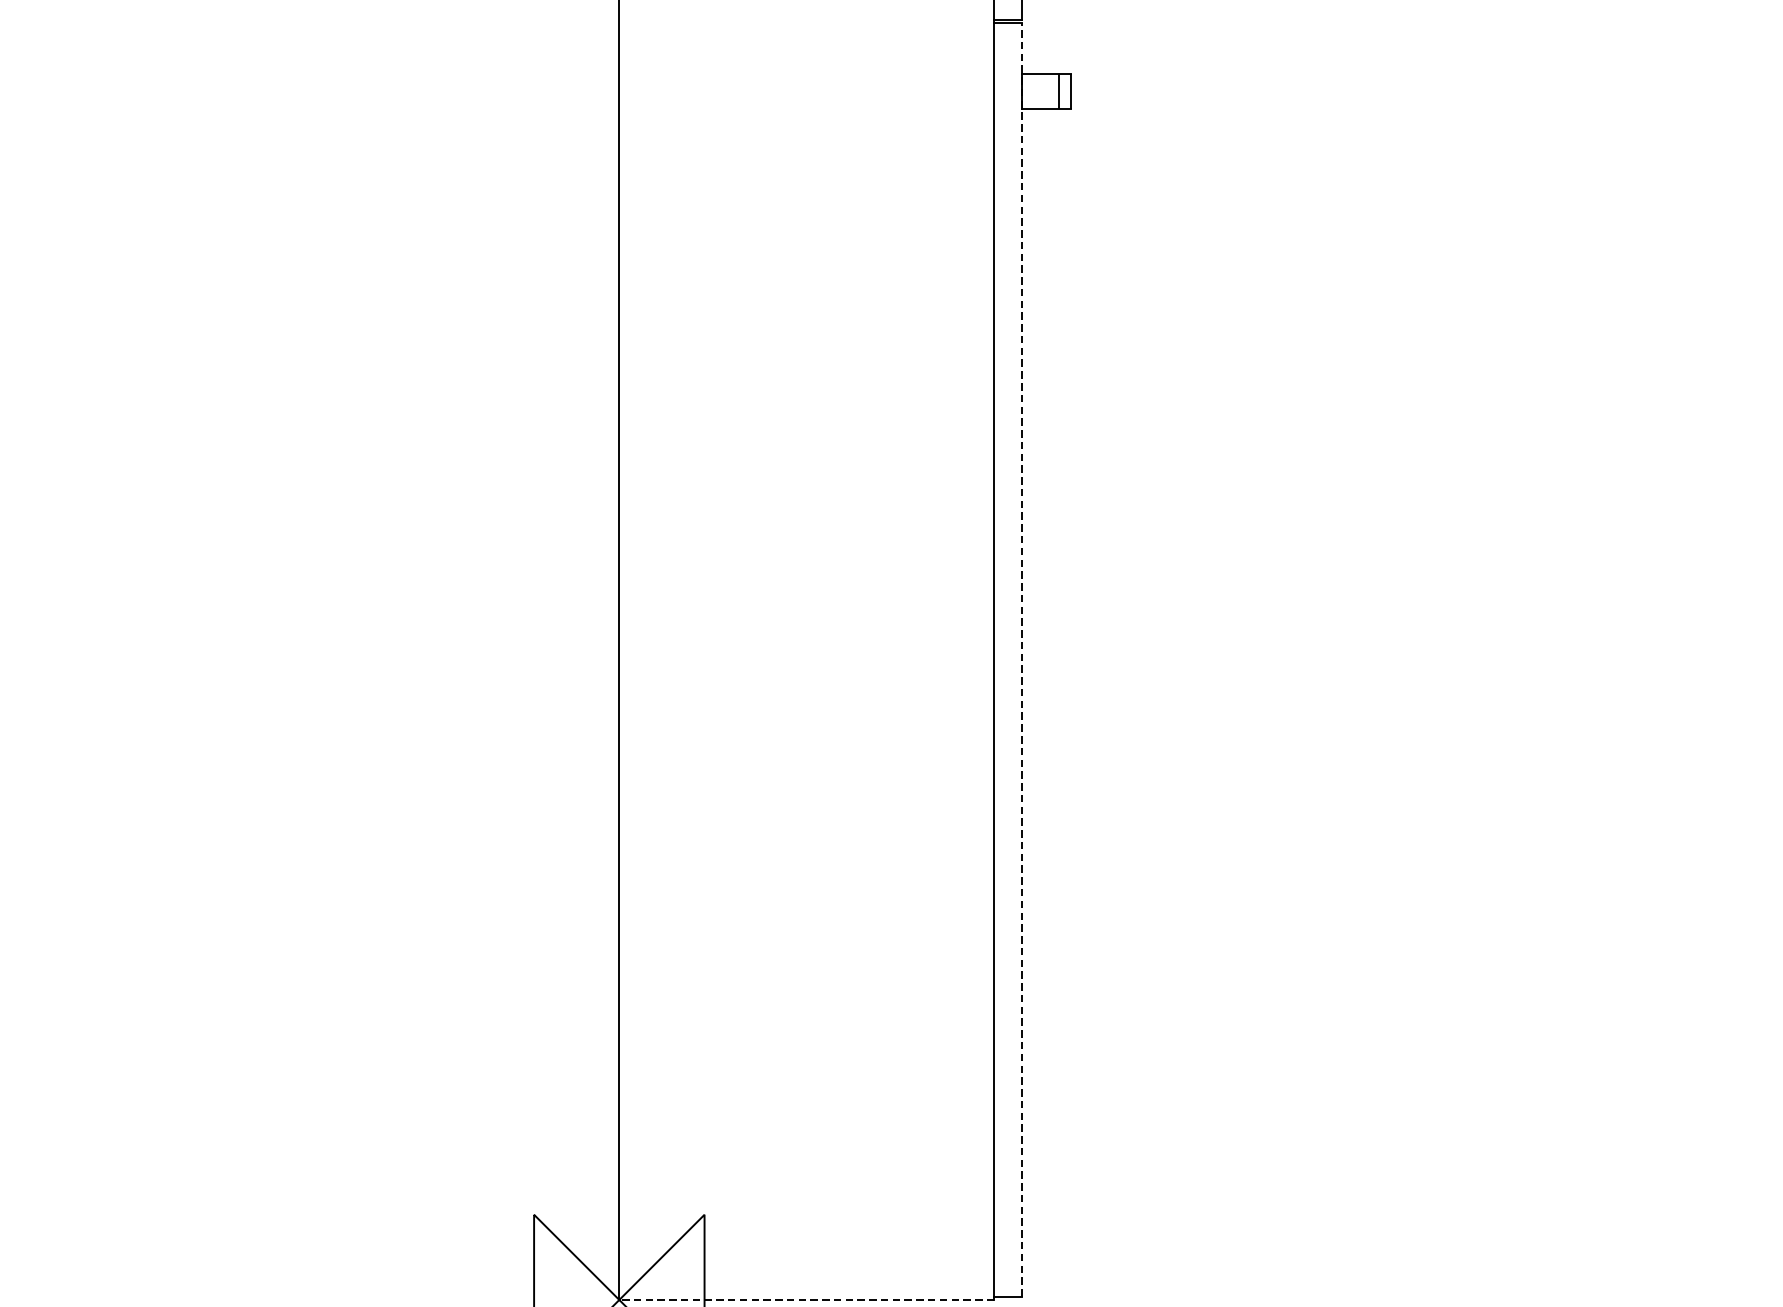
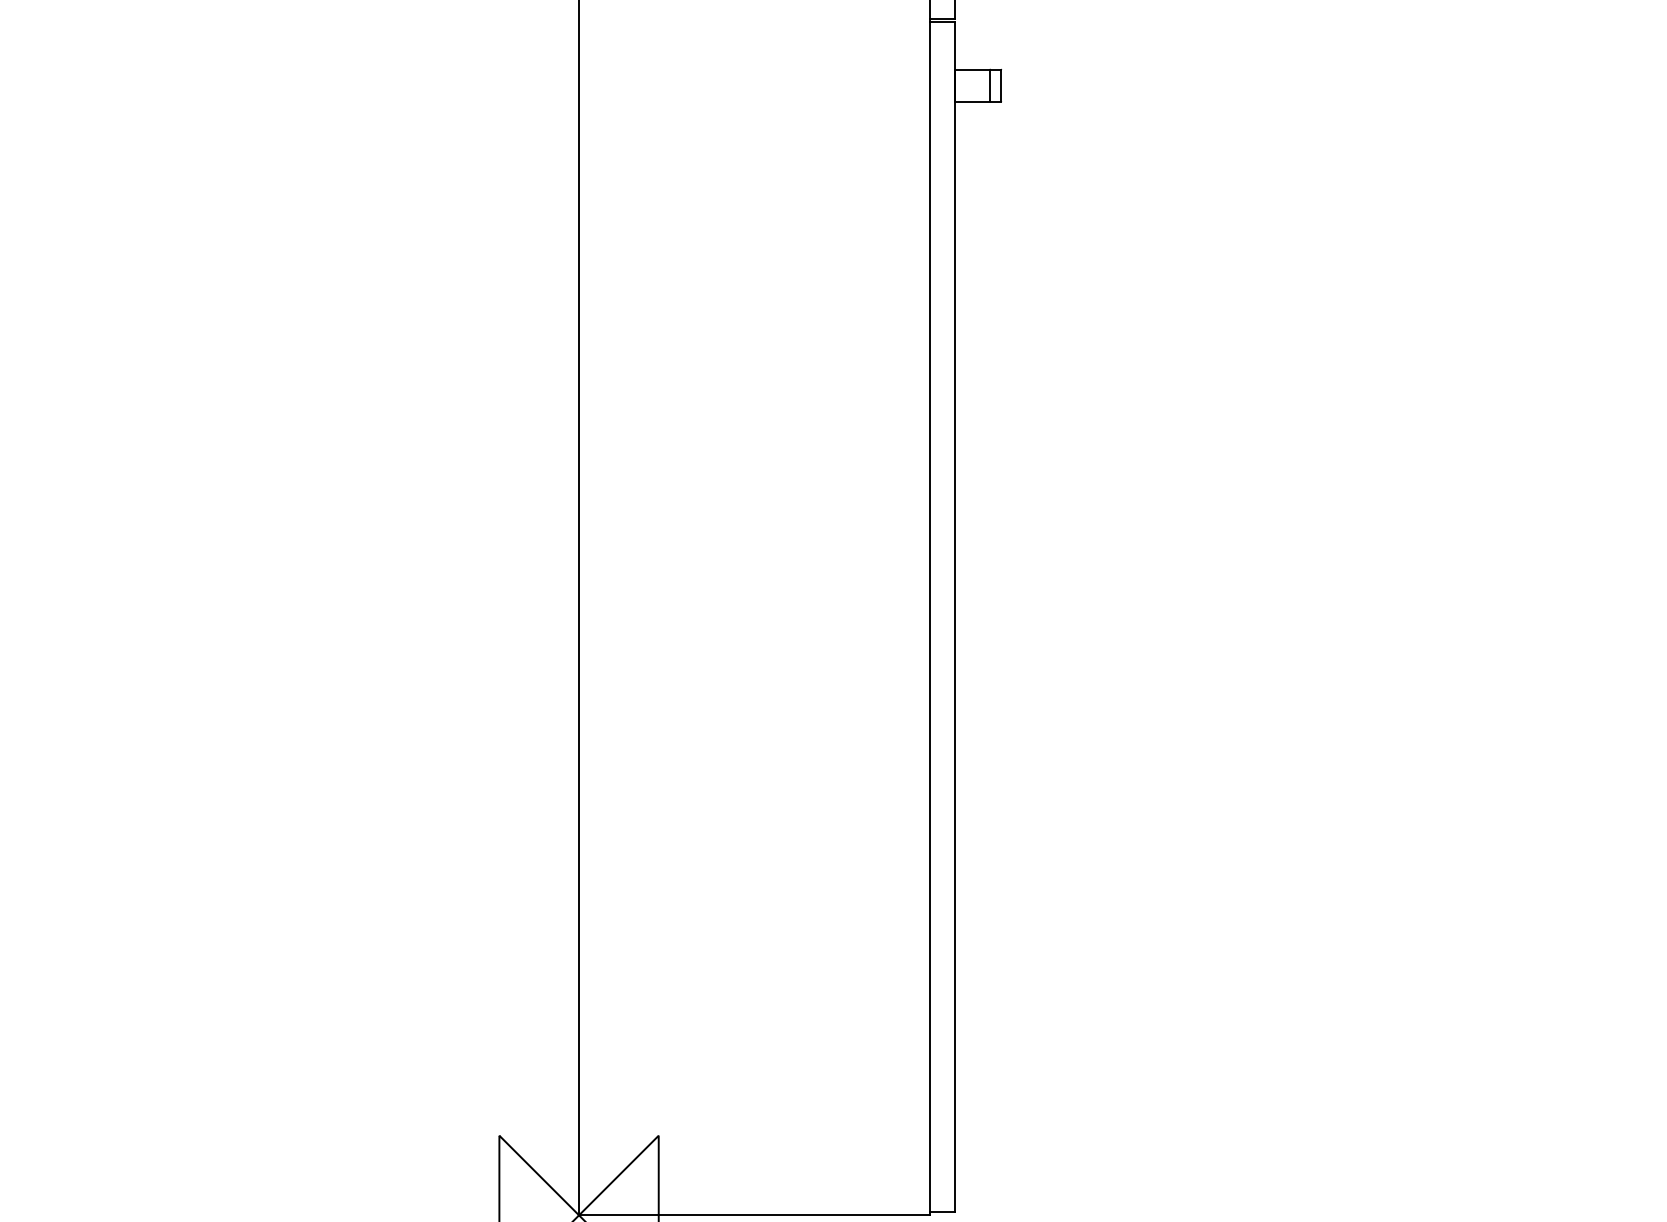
line: (1022, 659) -> (955, 616), dashed -> solid
line: (805, 1300) -> (753, 1215), dashed -> solid

